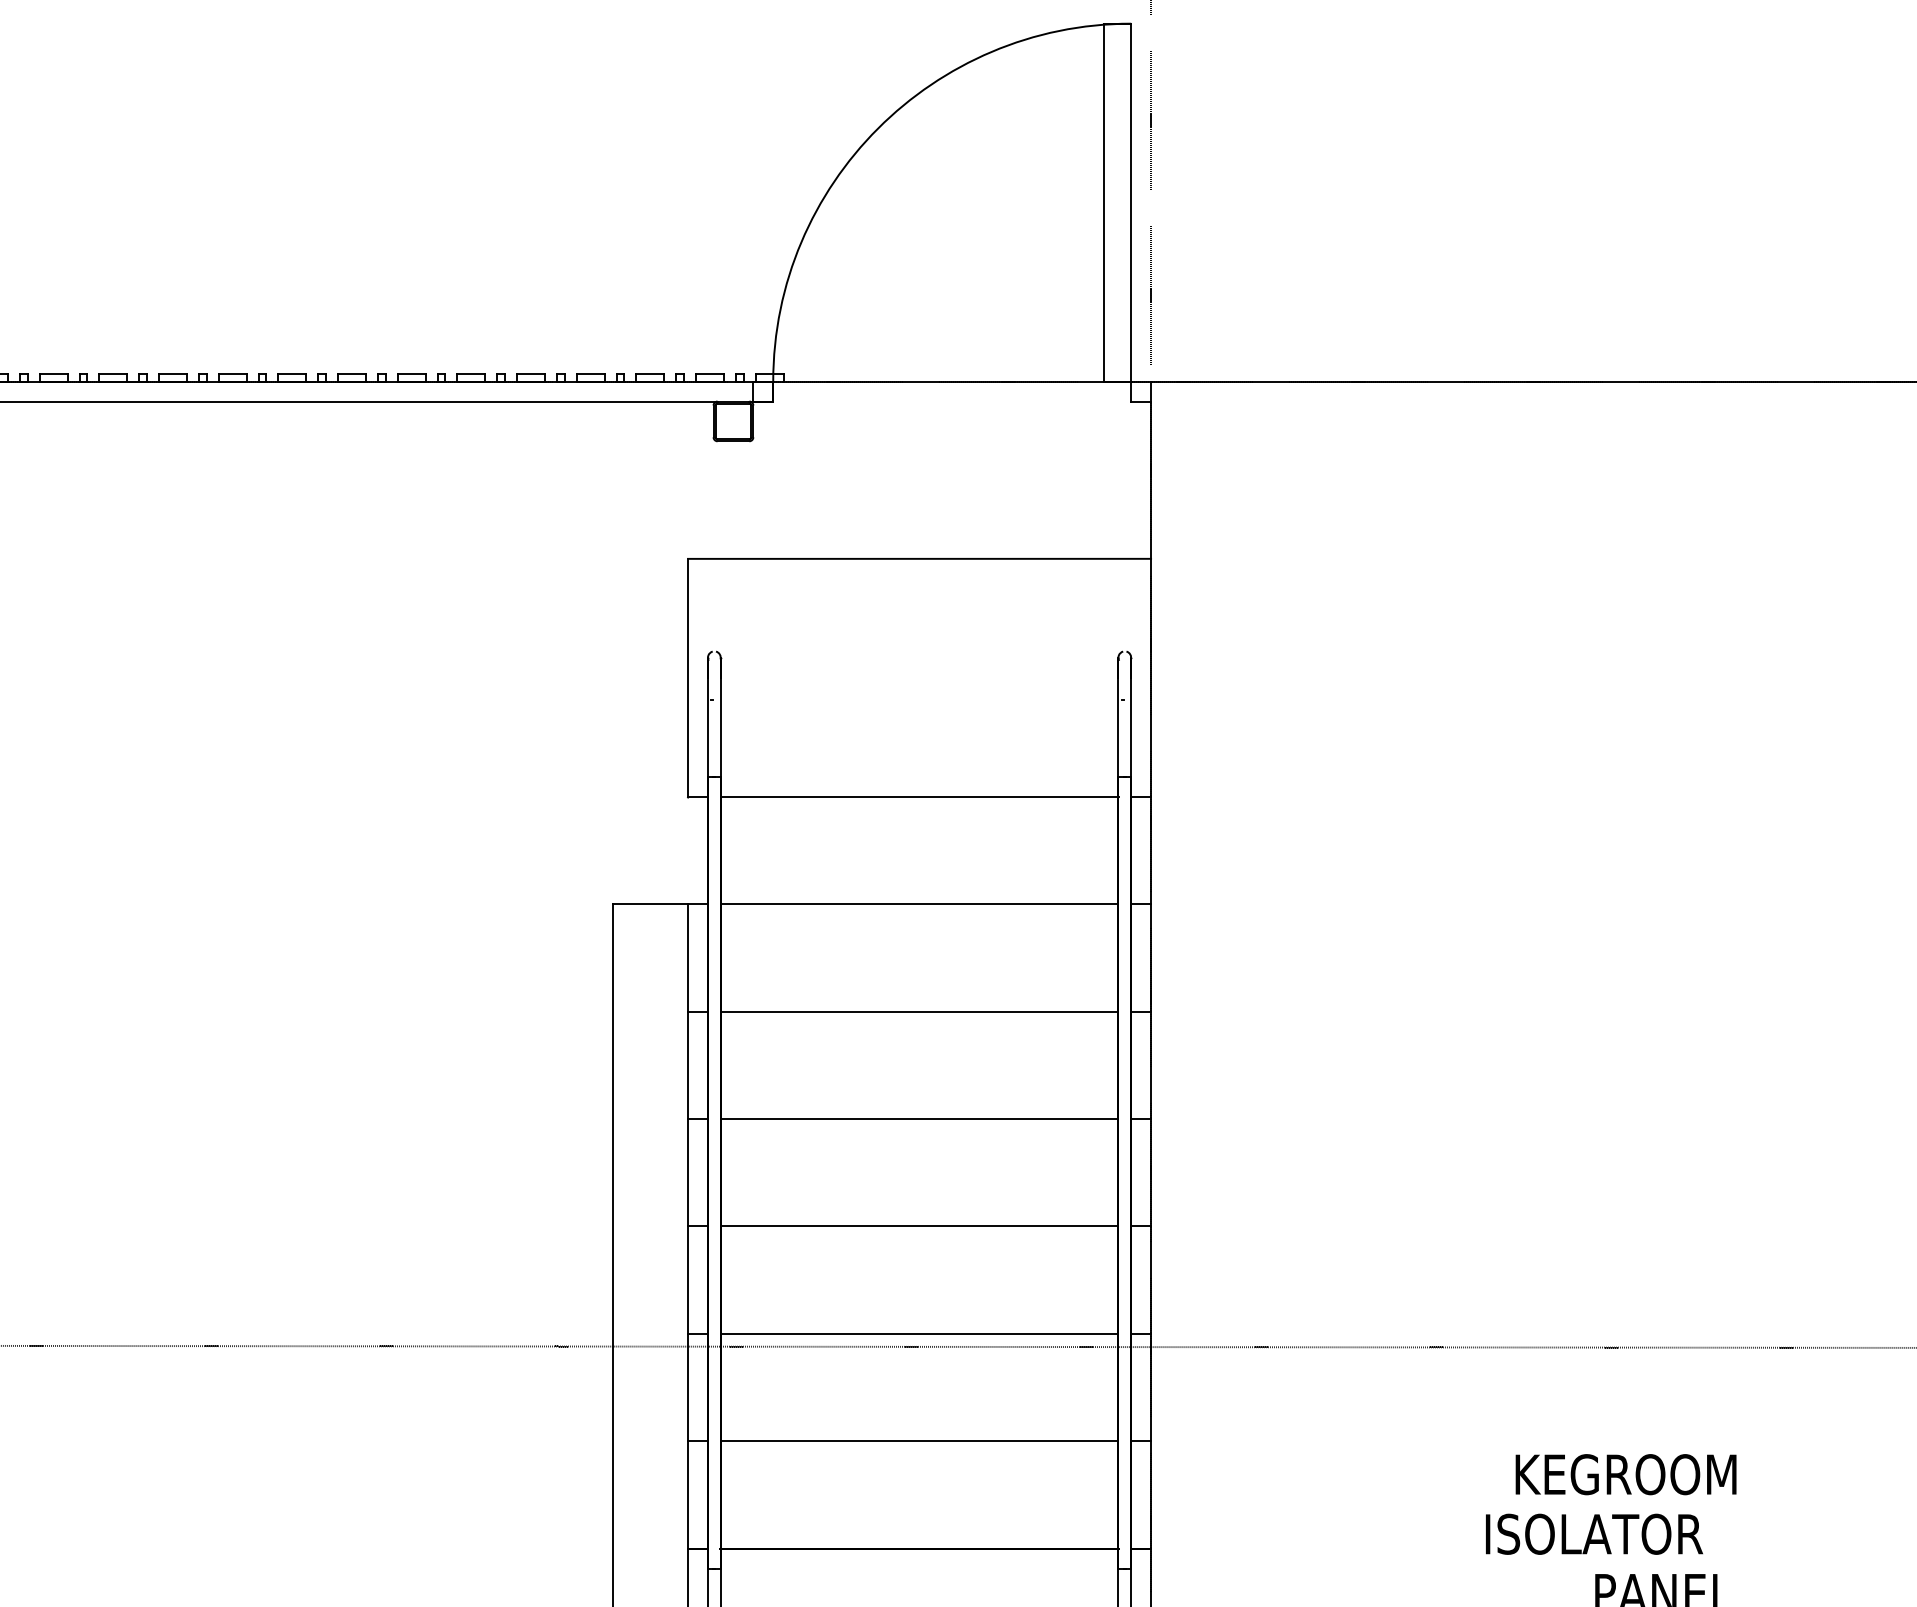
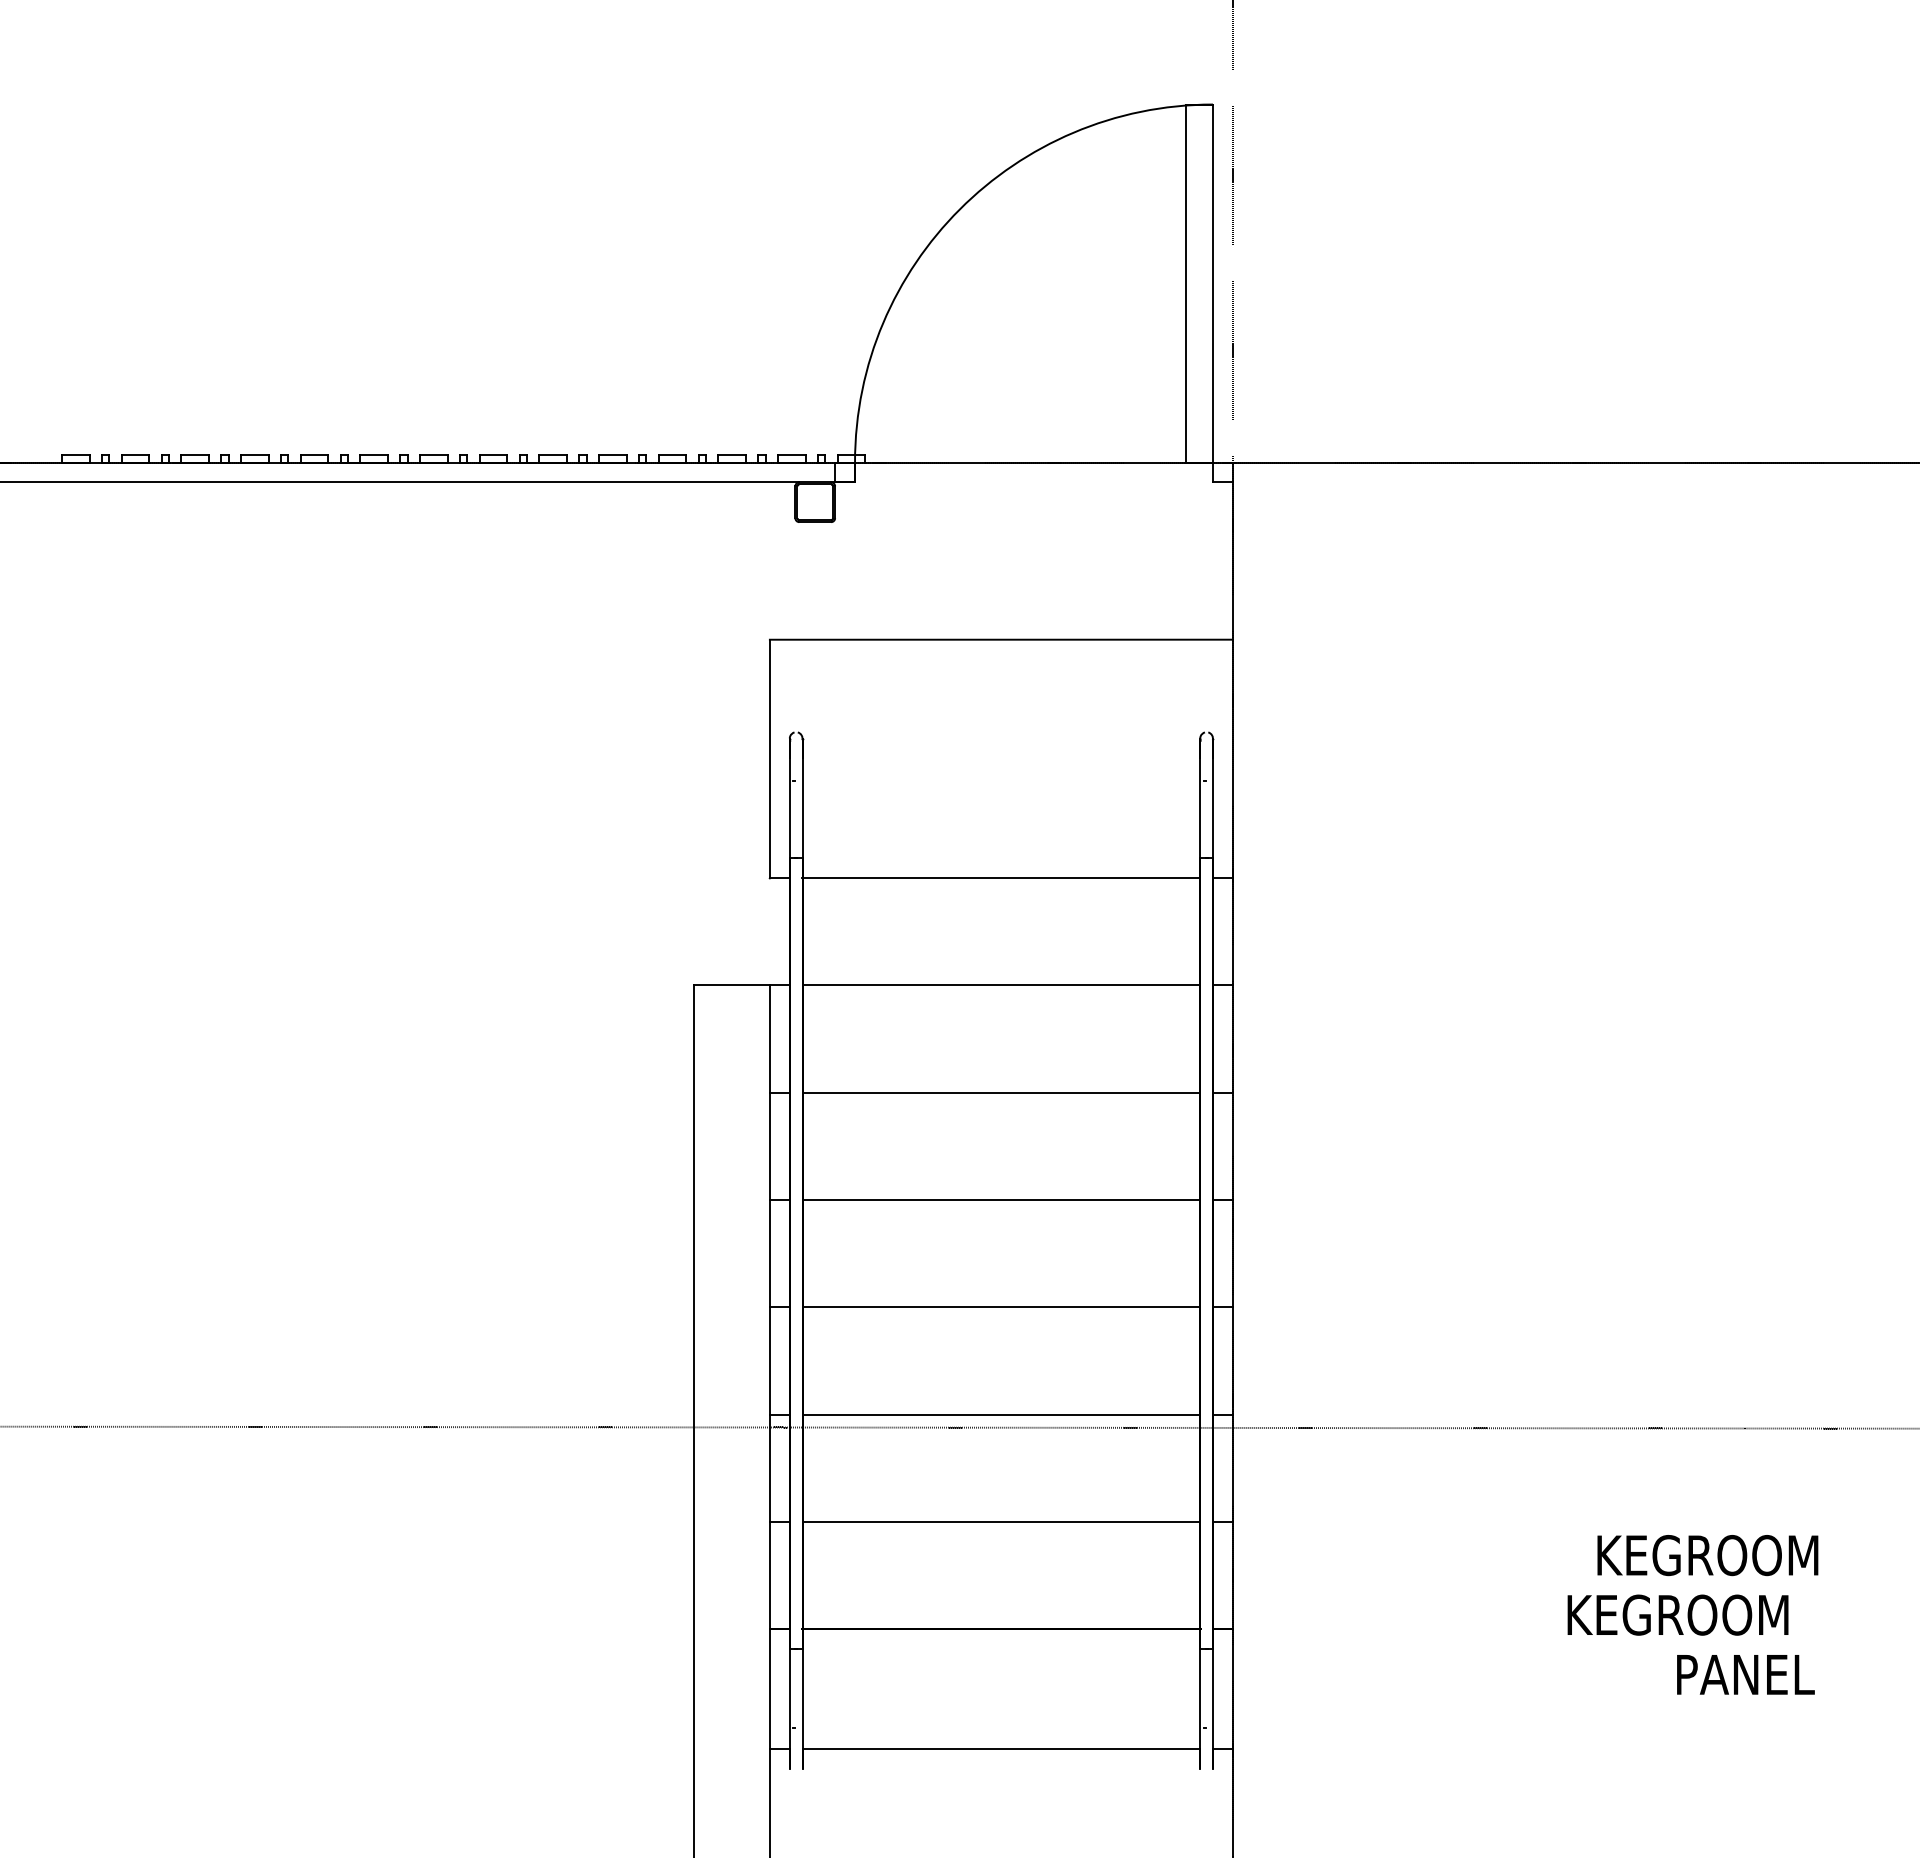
text: (1598, 1533) -> (1680, 1614), ISOLATOR -> KEGROOM

